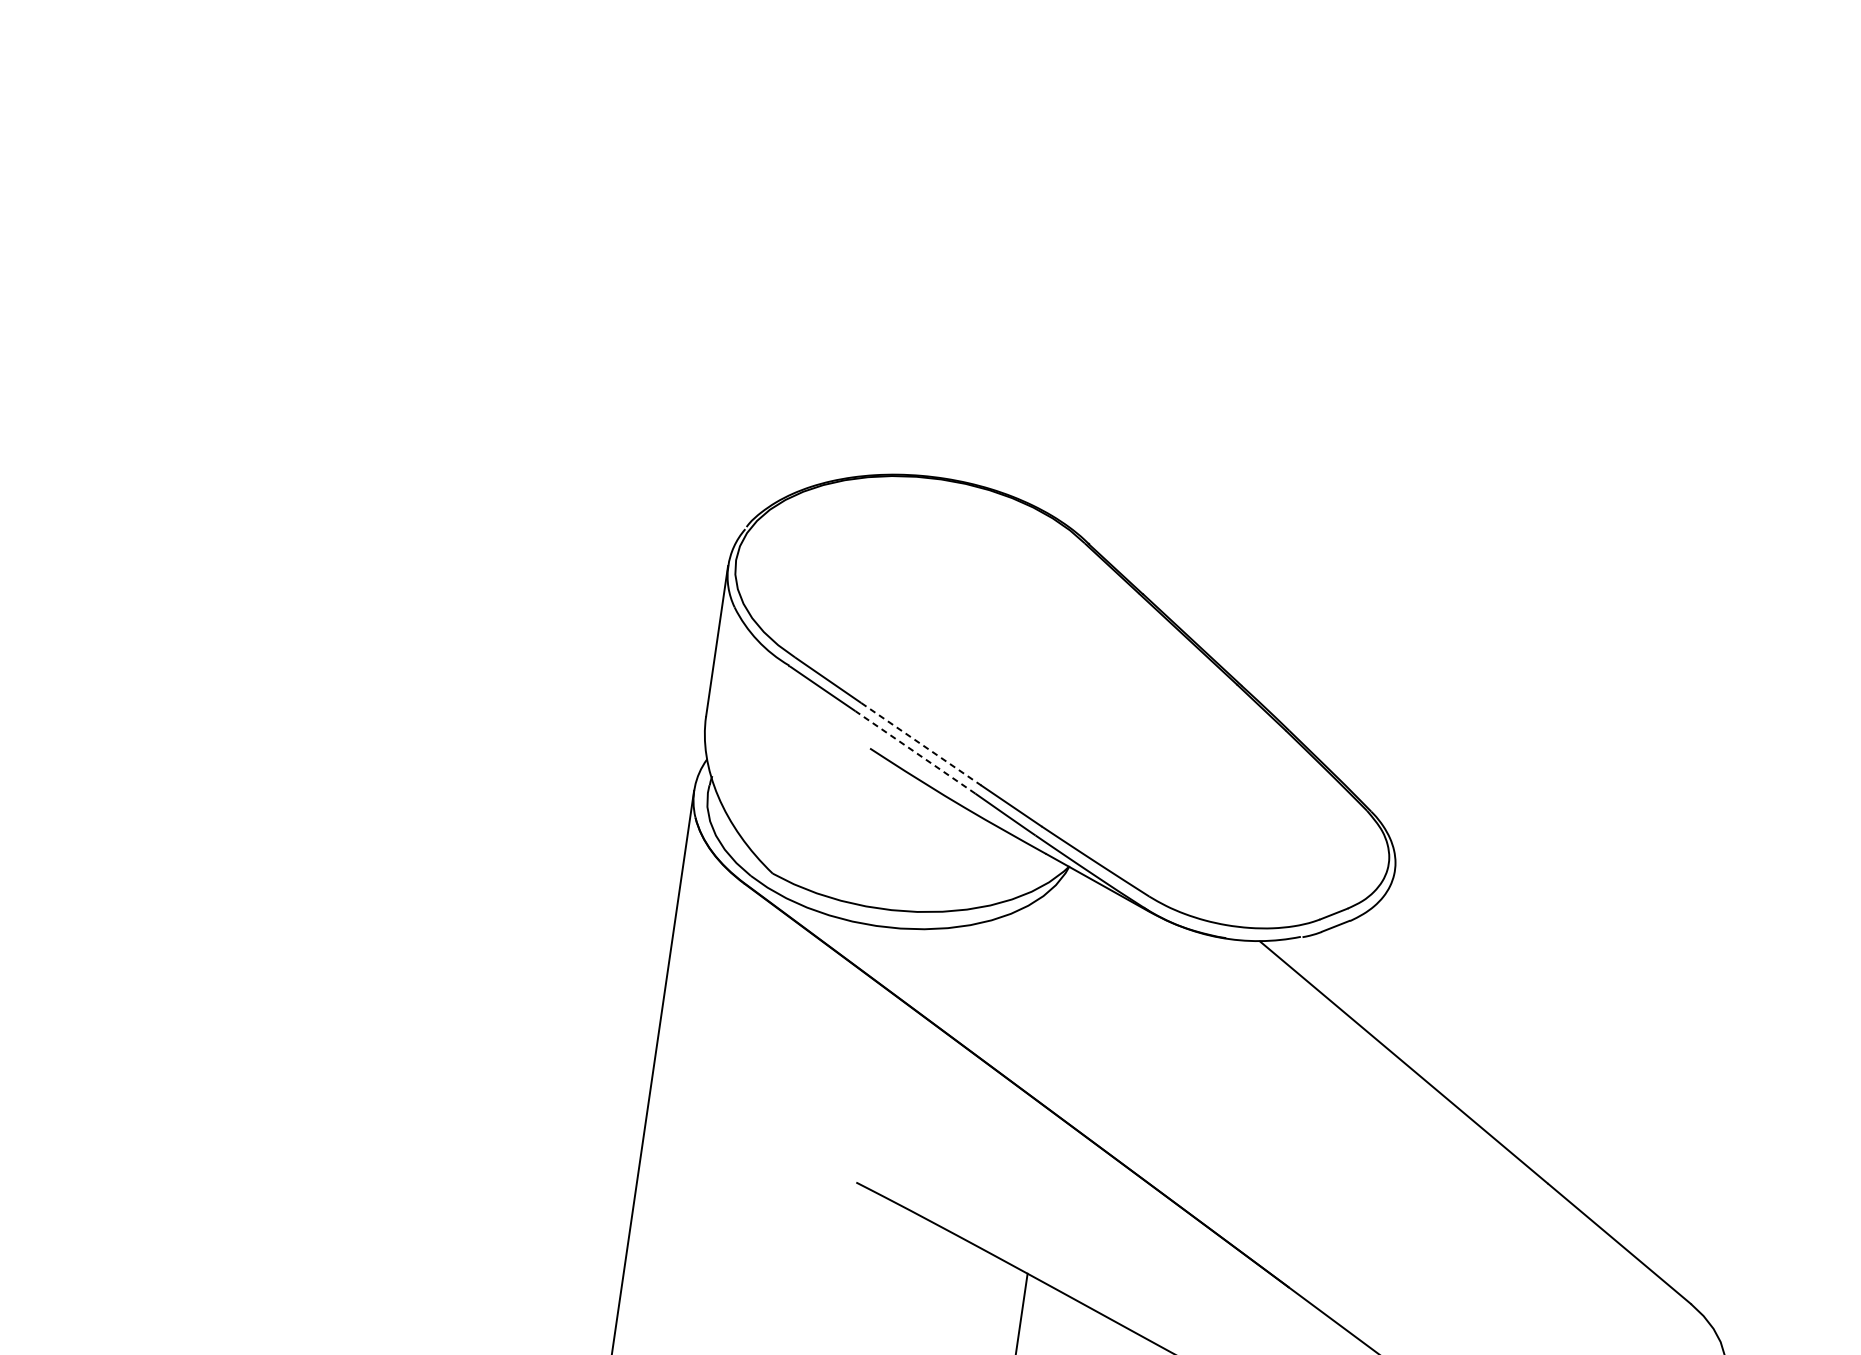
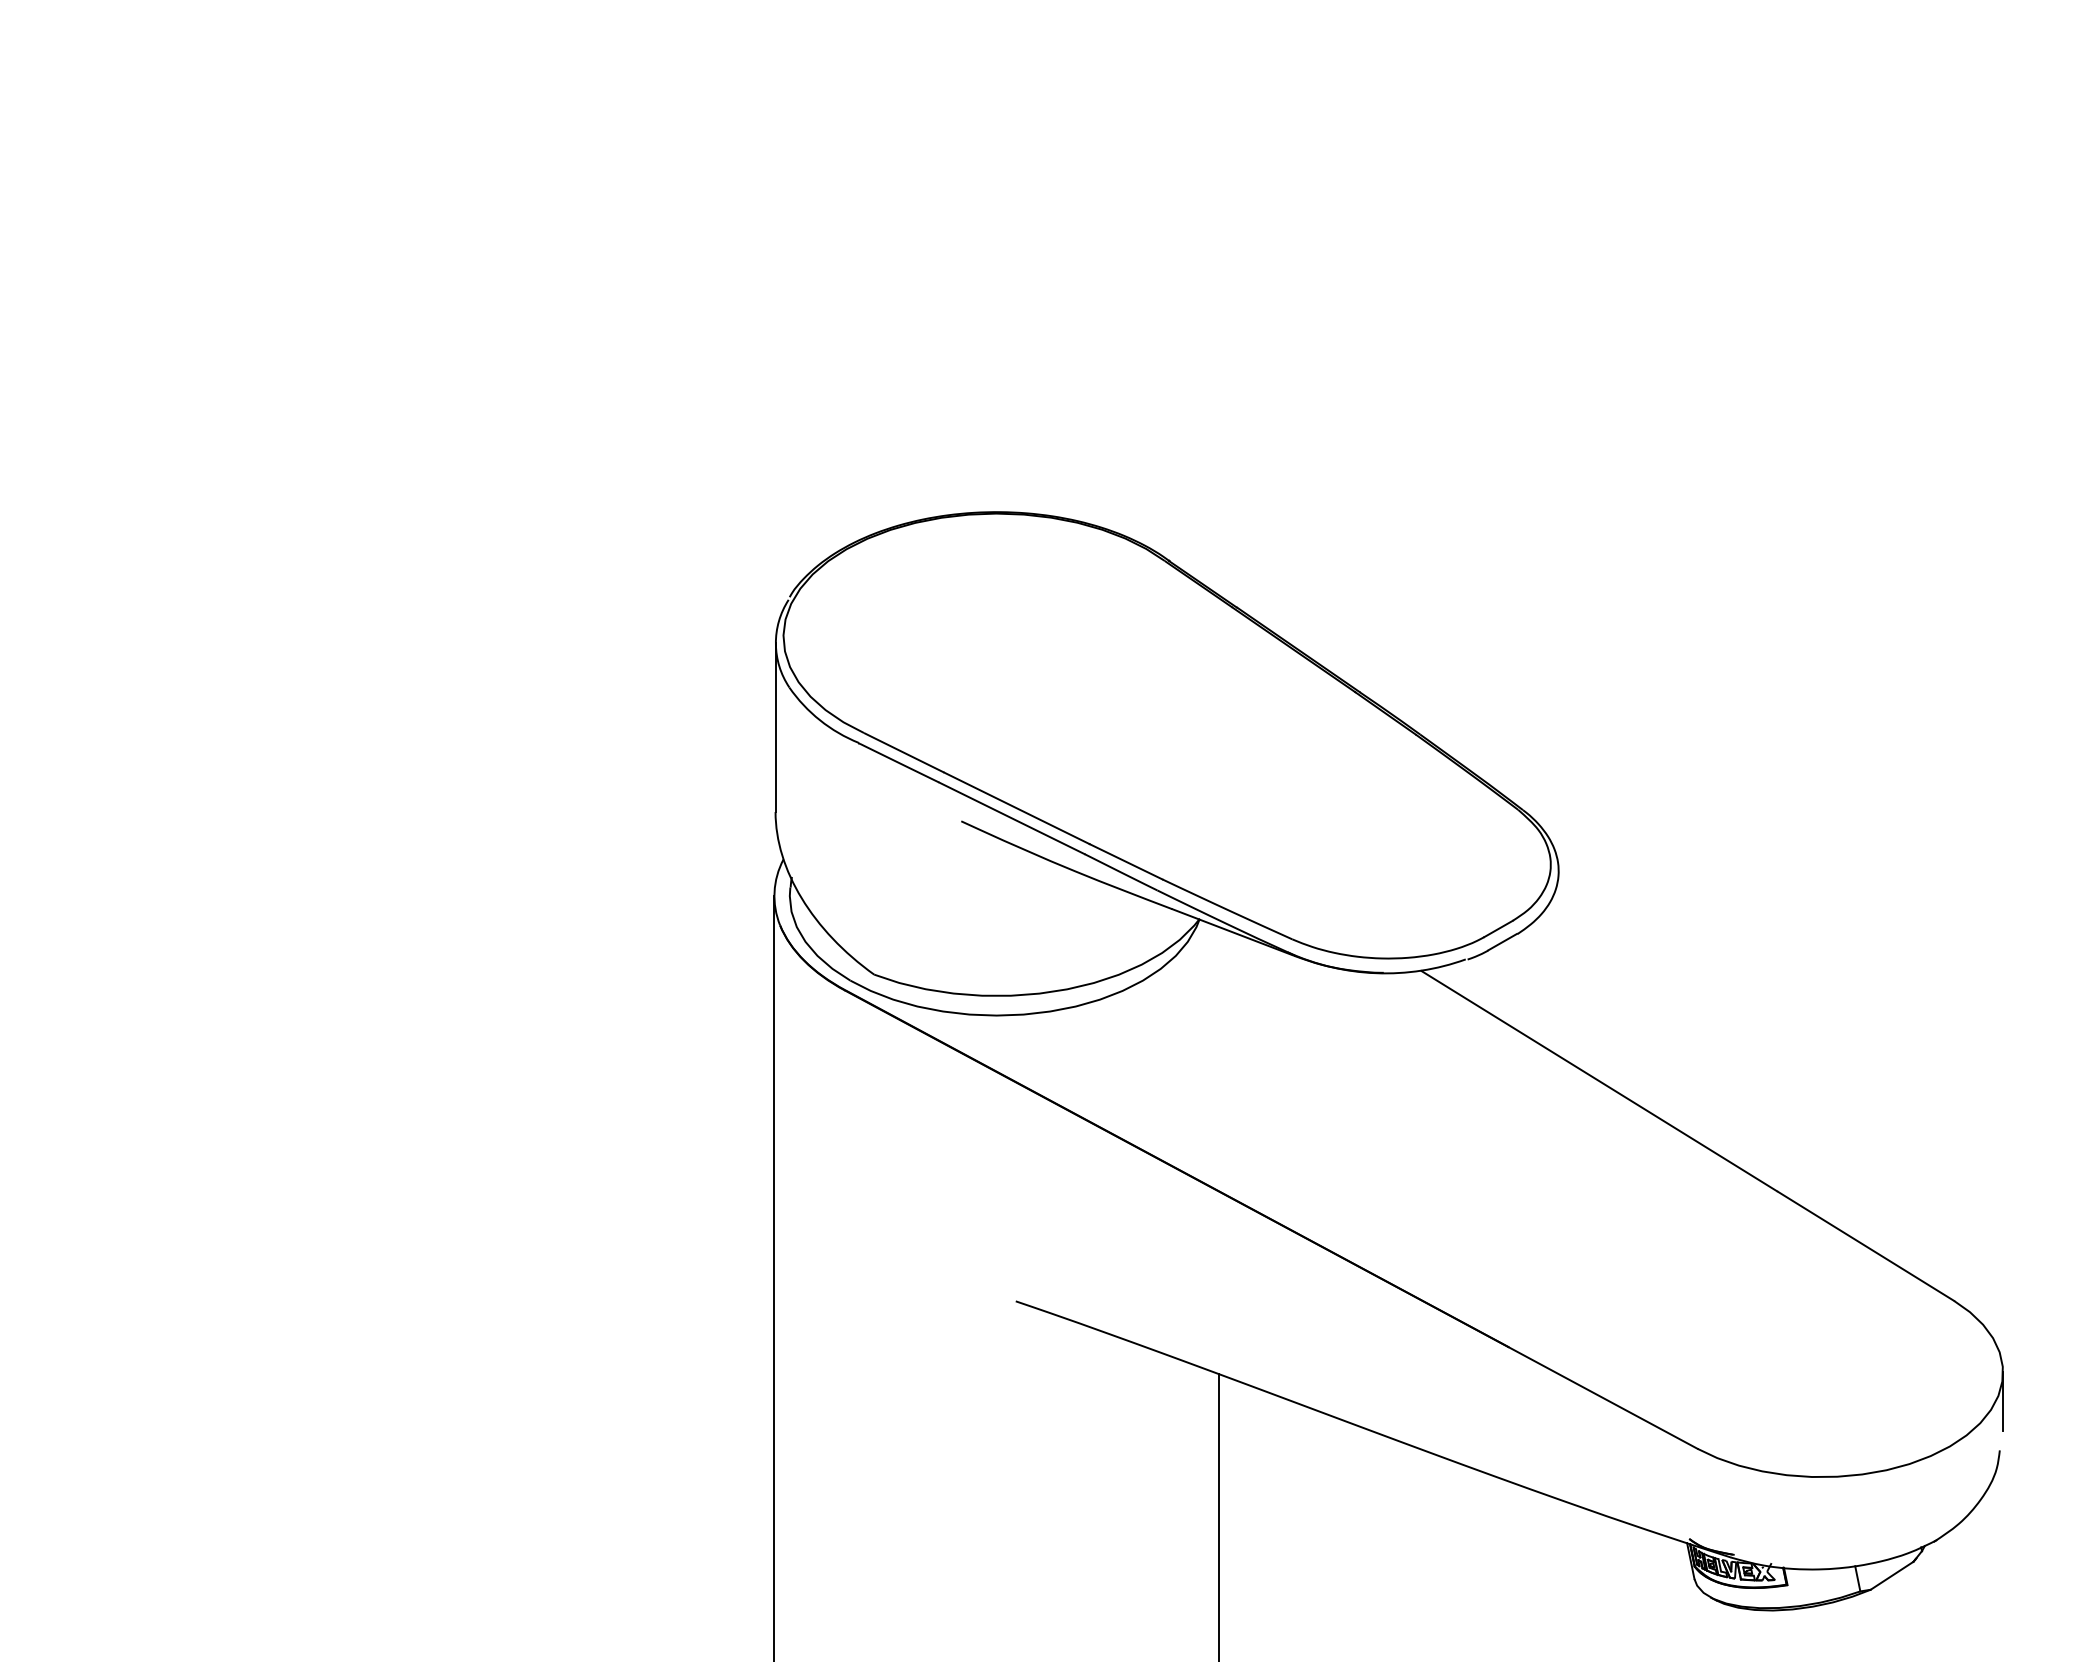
line: (921, 744) -> (1017, 808), dashed -> solid
line: (915, 752) -> (1011, 818), dashed -> solid

